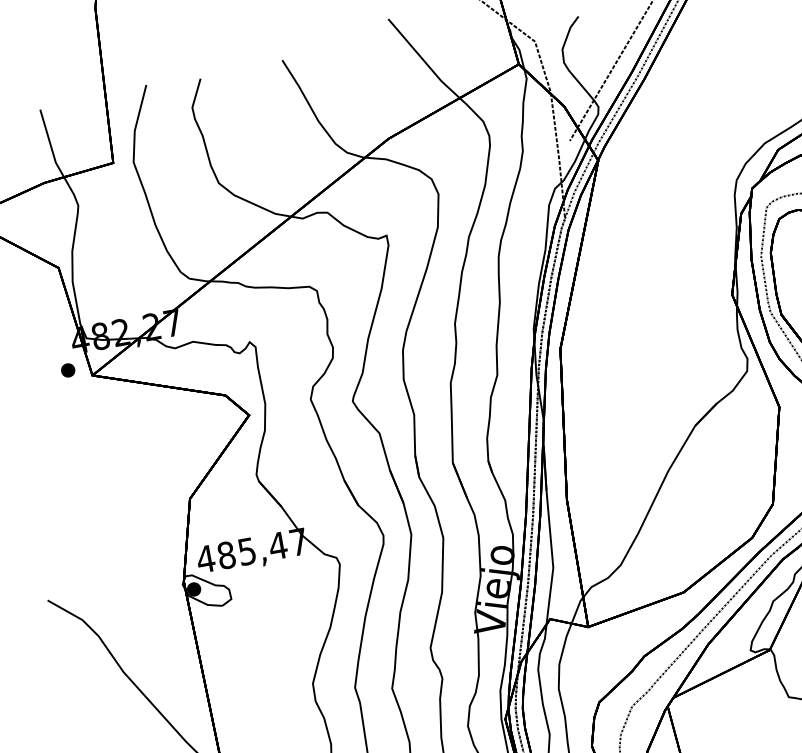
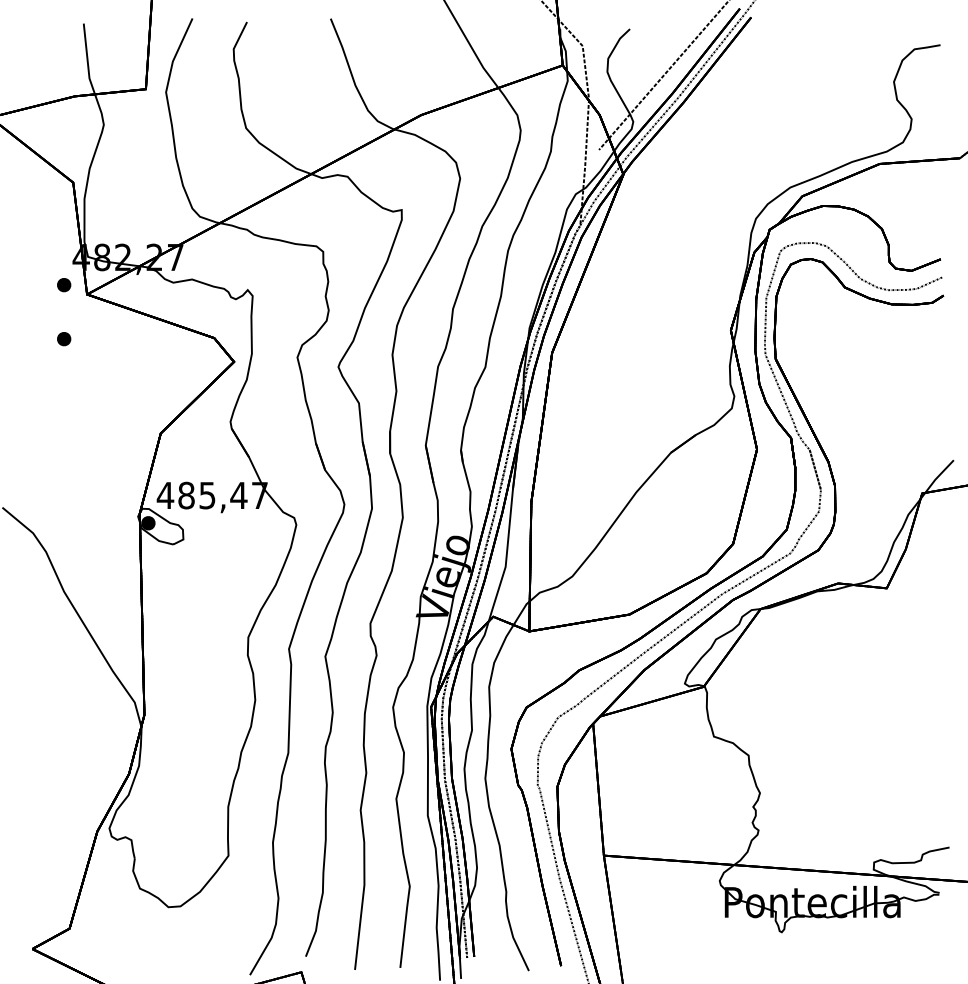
part: (78, 423) -> (64, 339), added

